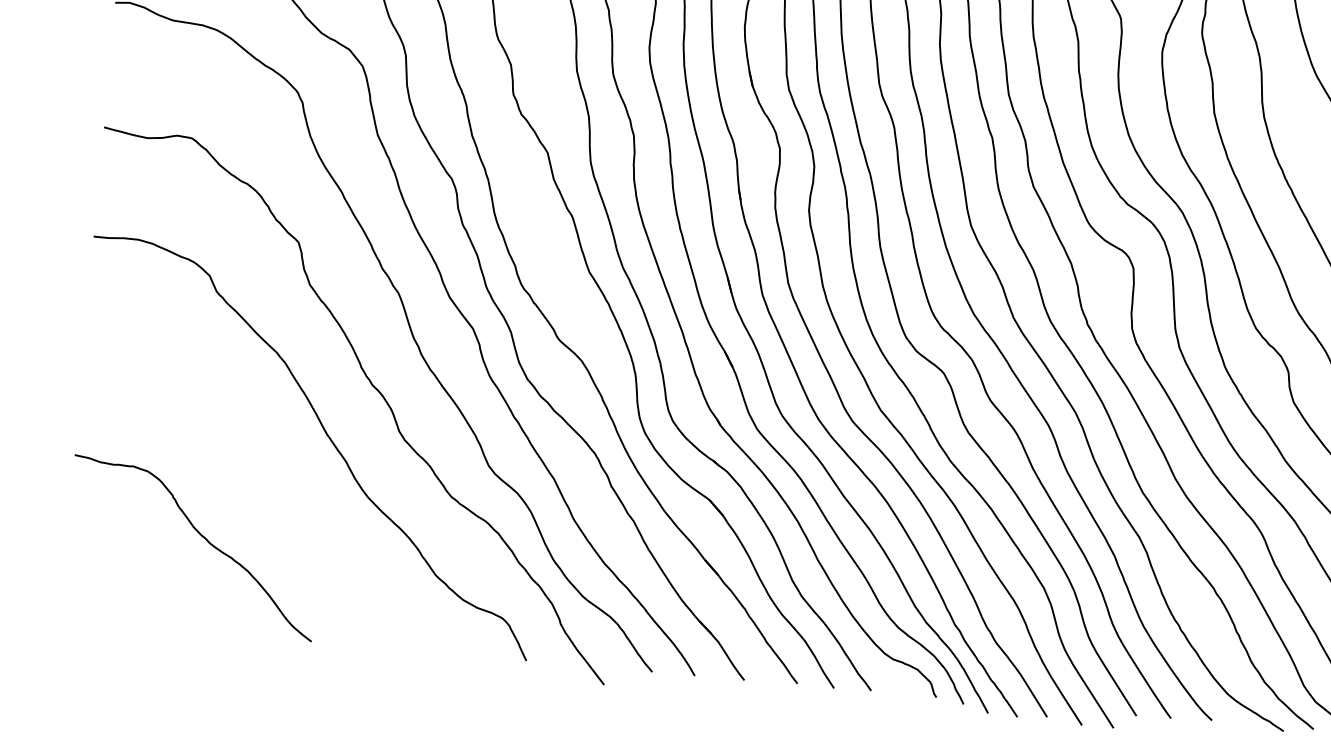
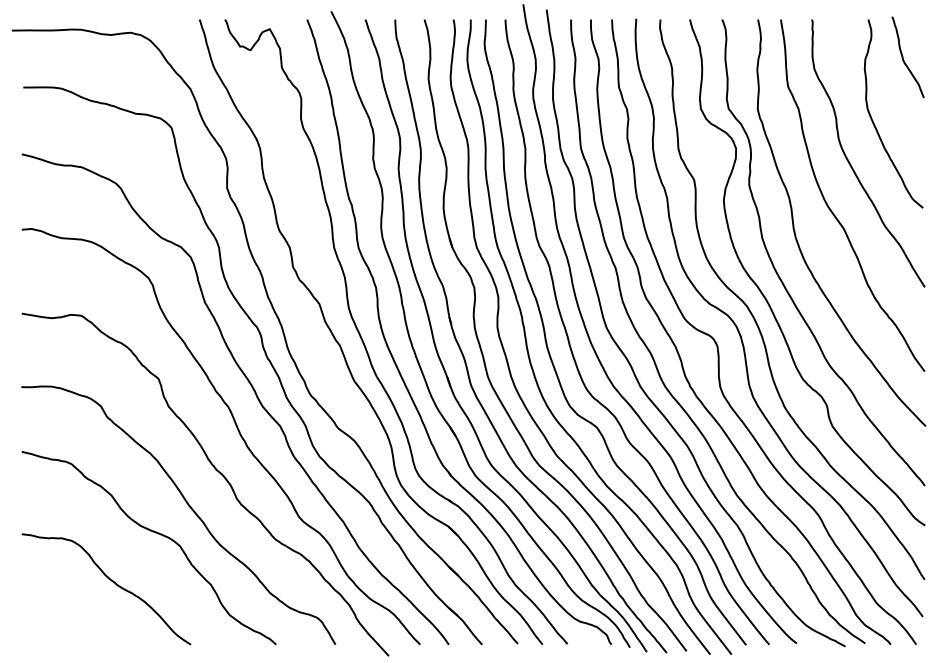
curve: (269, 469) -> (152, 532), added

